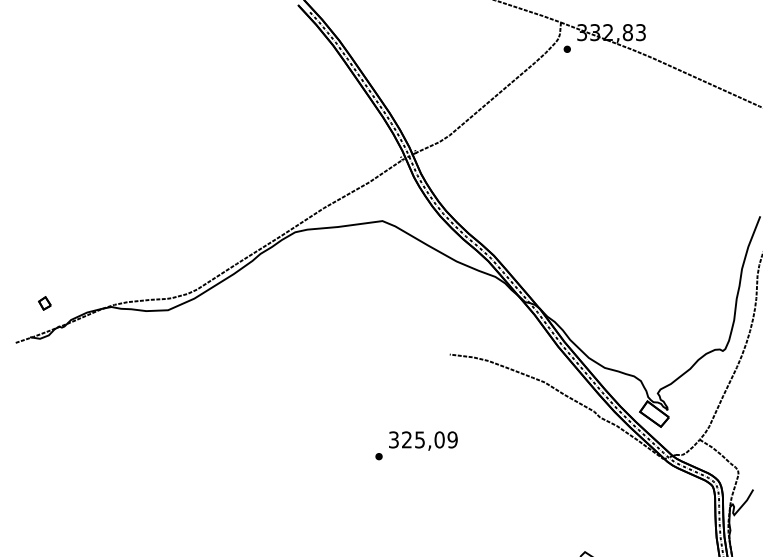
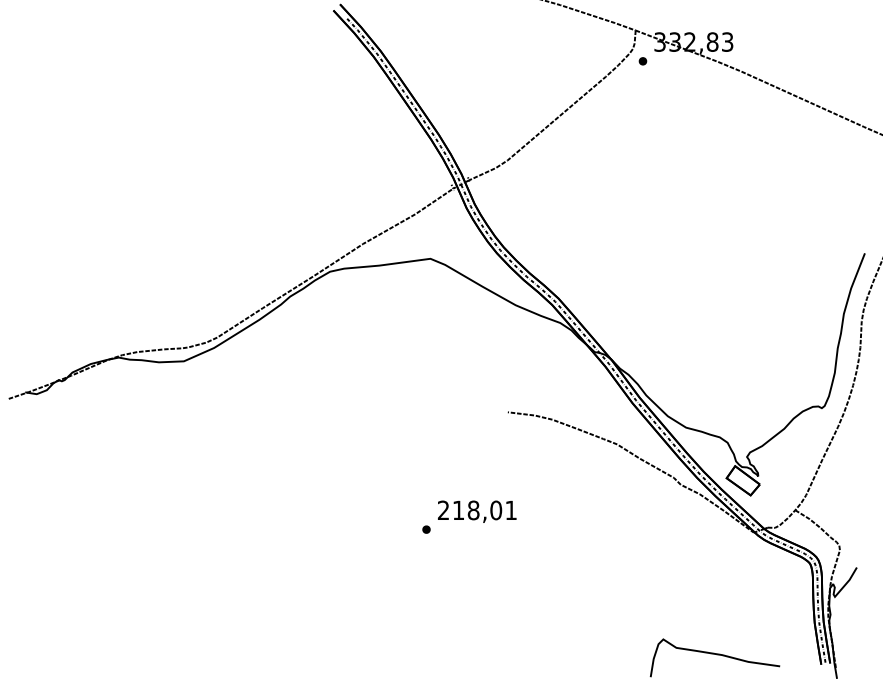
part: (44, 303) -> (41, 353), removed
text: (423, 439) -> (477, 510), 325,09 -> 218,01

